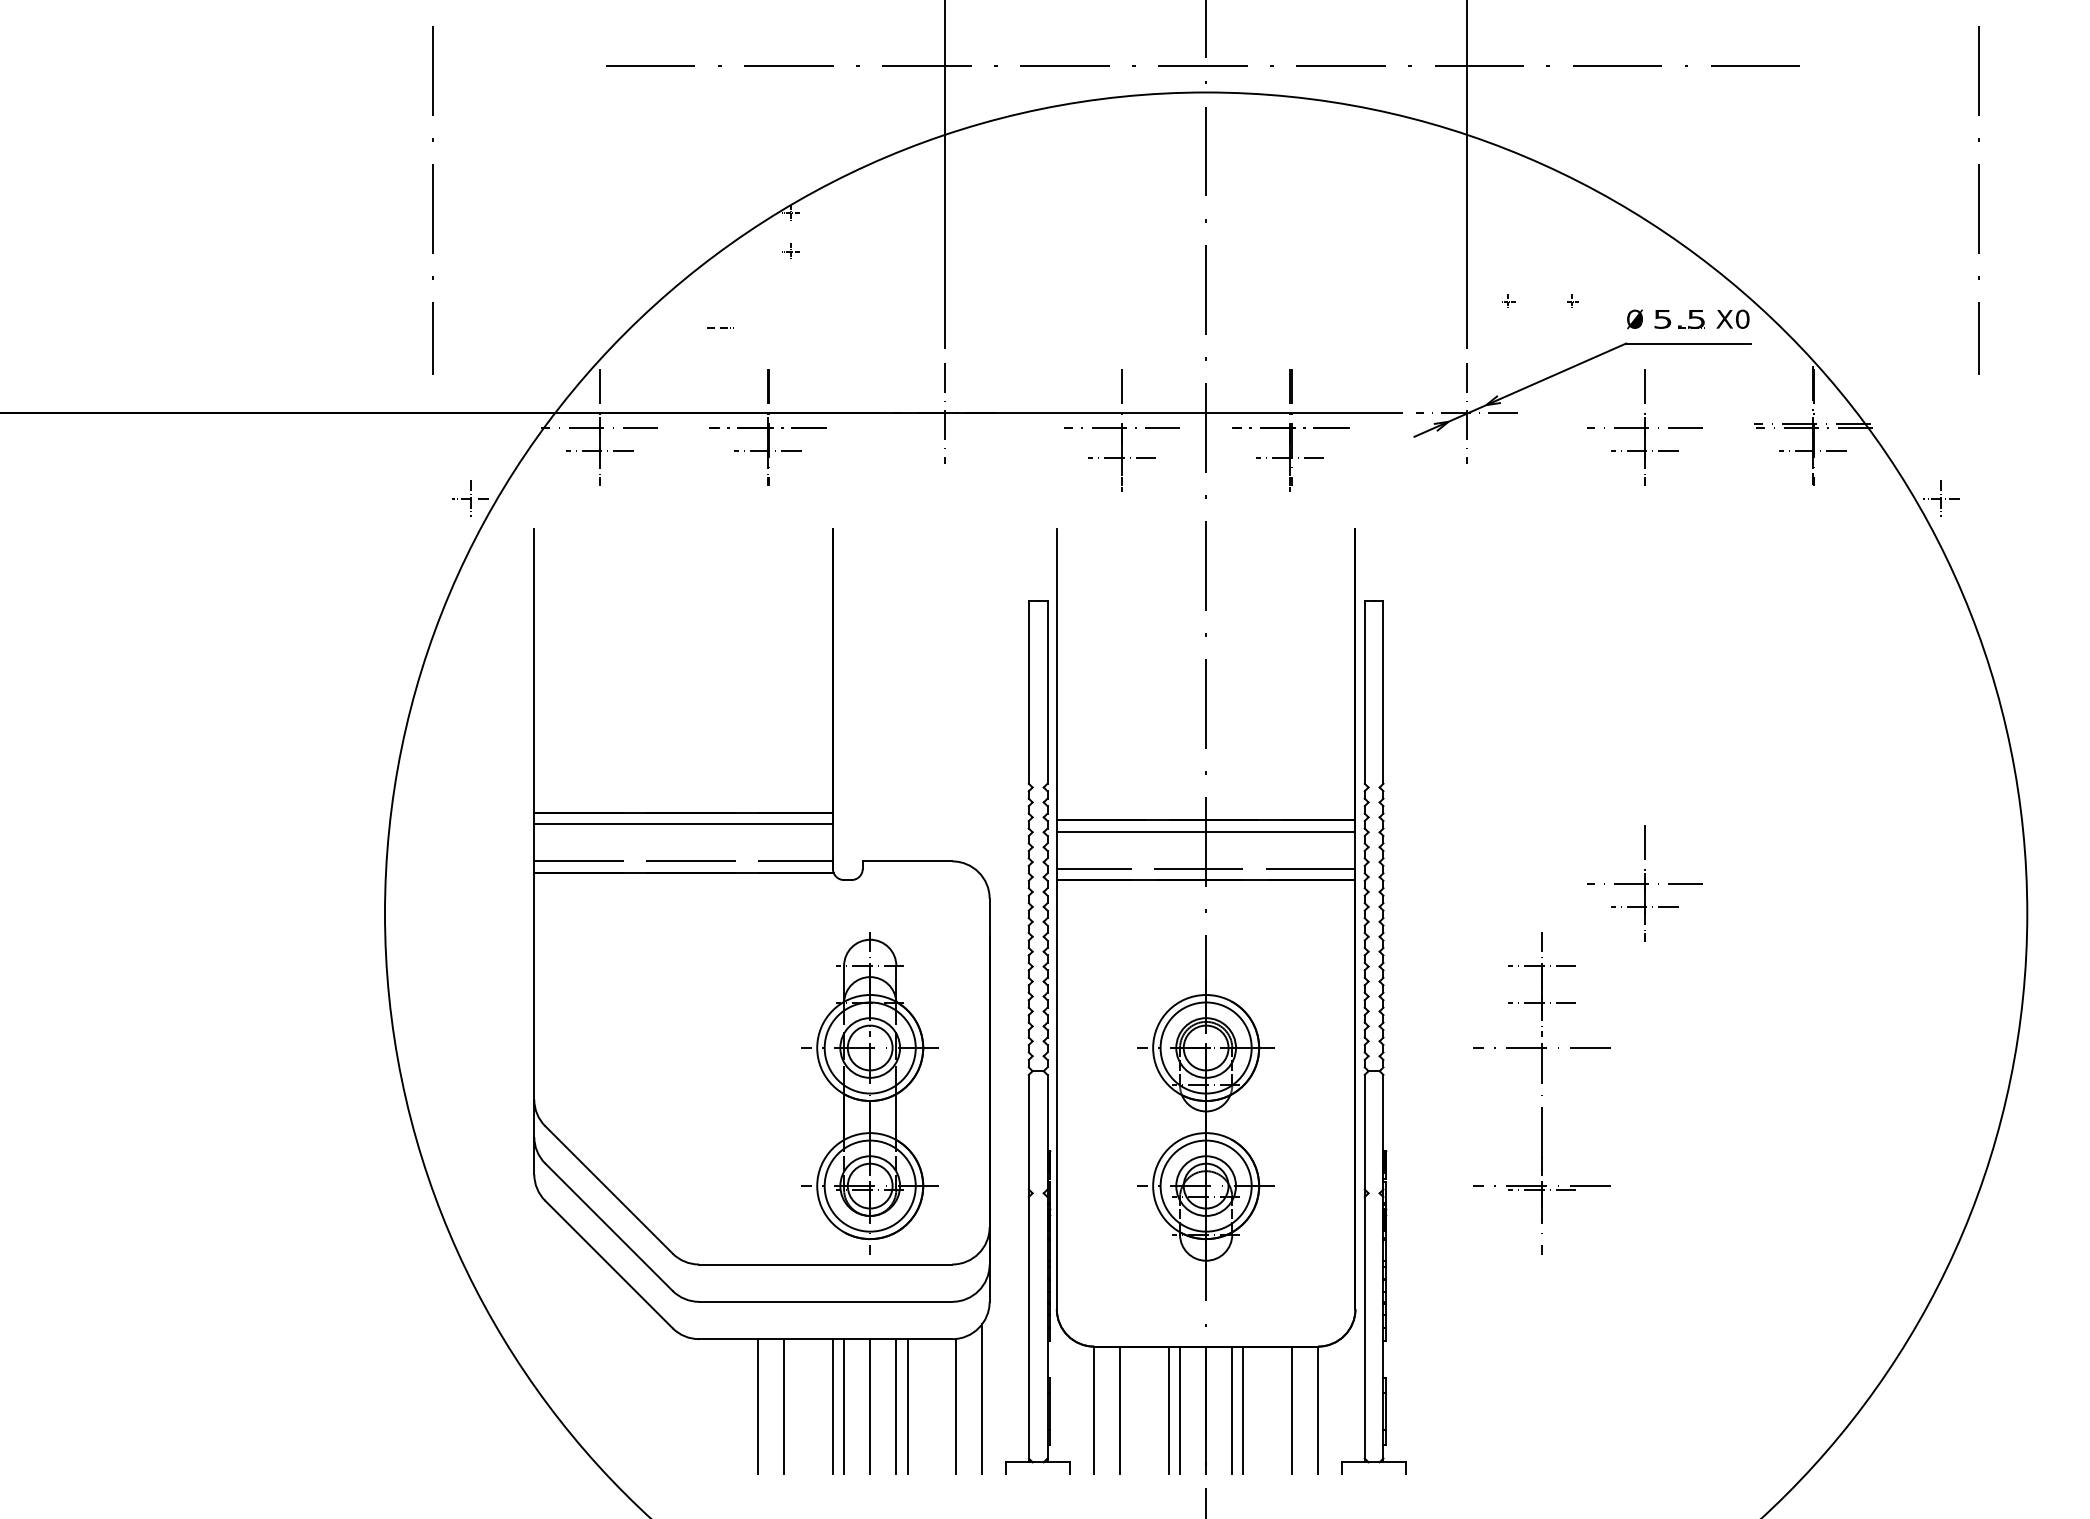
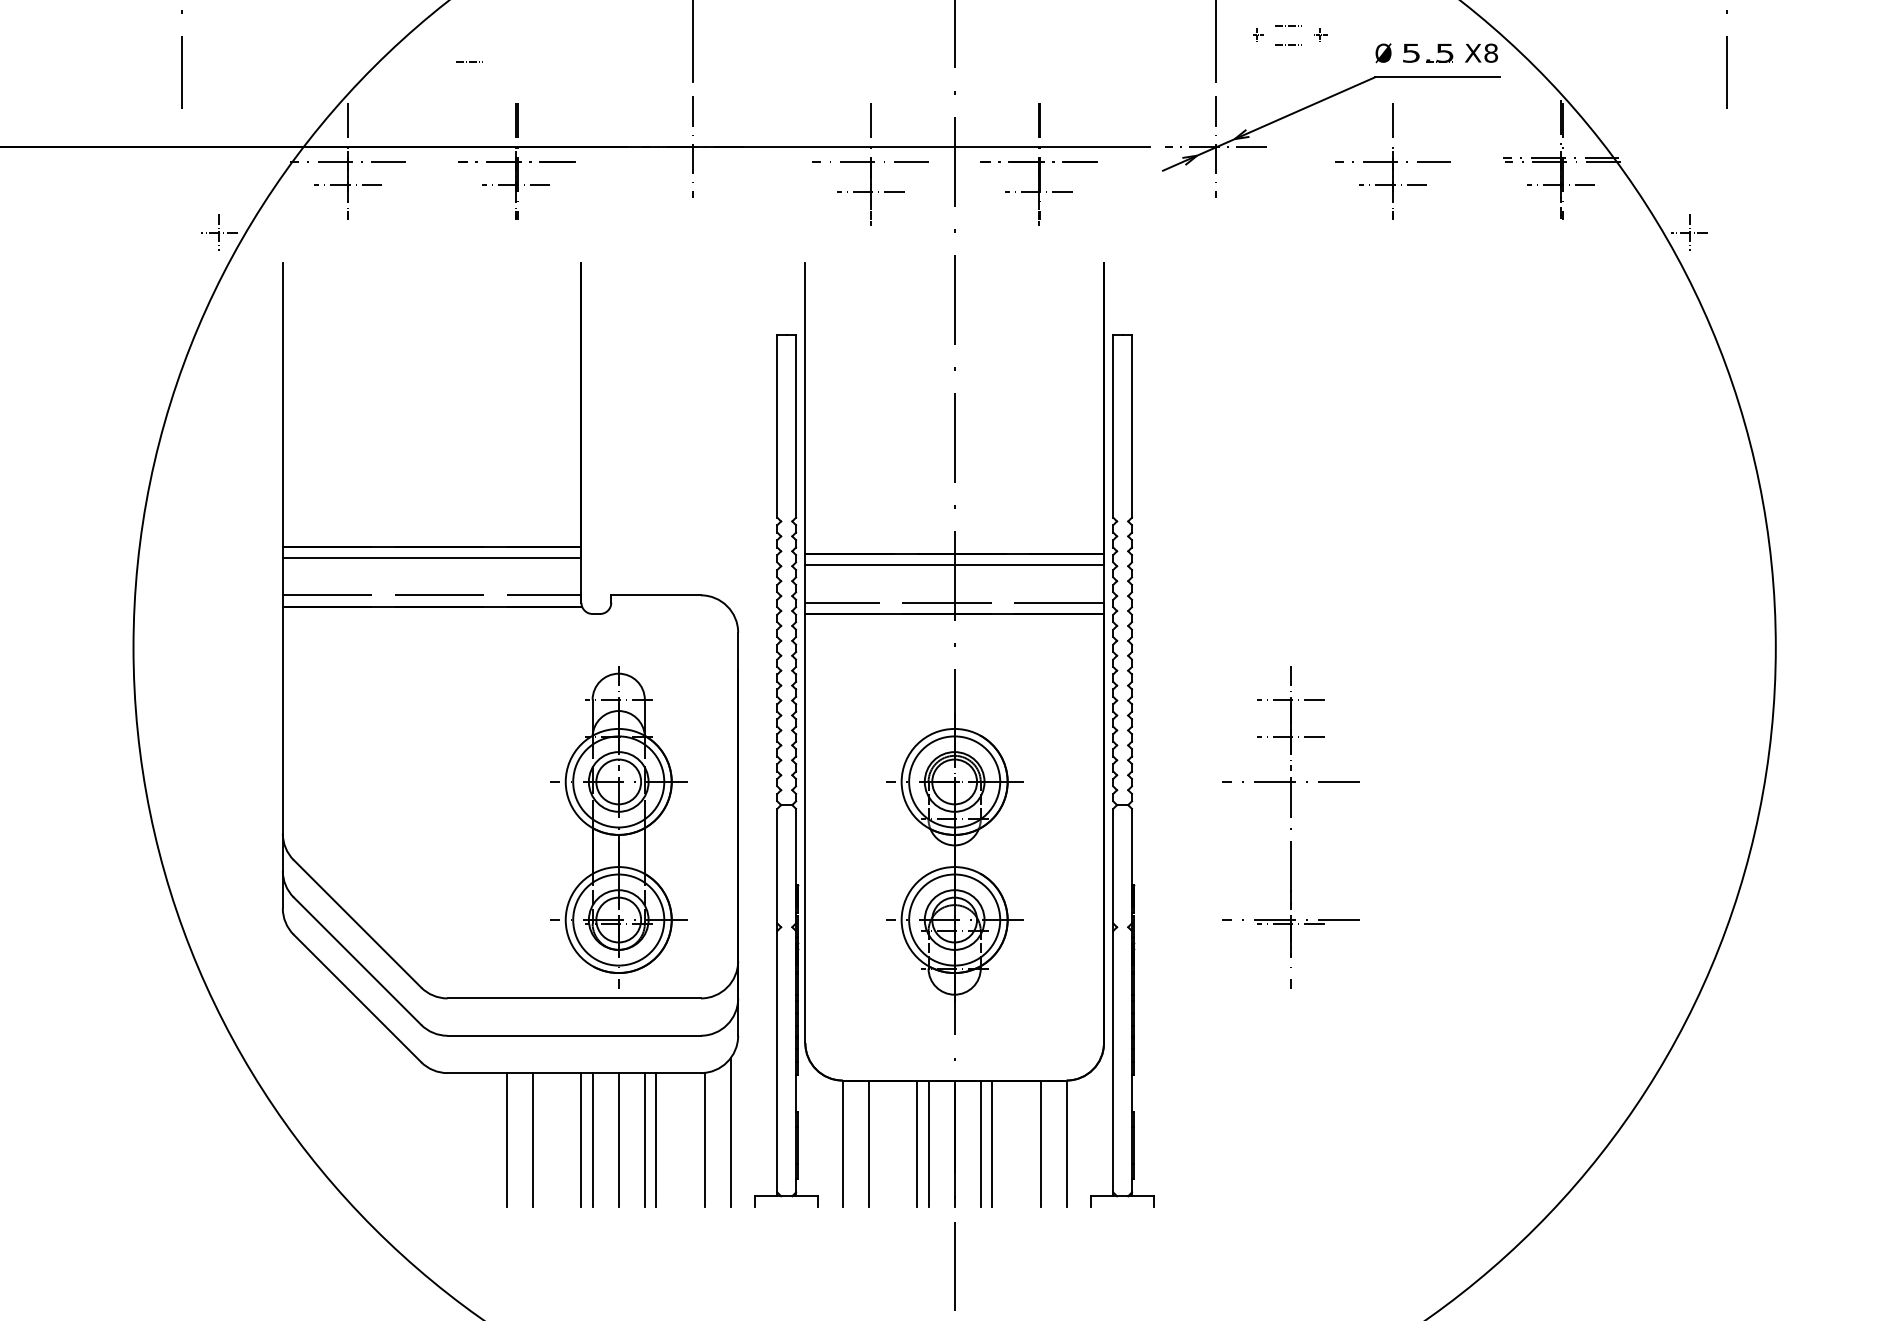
line: (1539, 292) -> (1288, 26), added
line: (1539, 310) -> (1288, 44), added
text: (1742, 319) -> (1491, 53), X0 -> X8
part: (1644, 883) -> (1393, 617), removed

